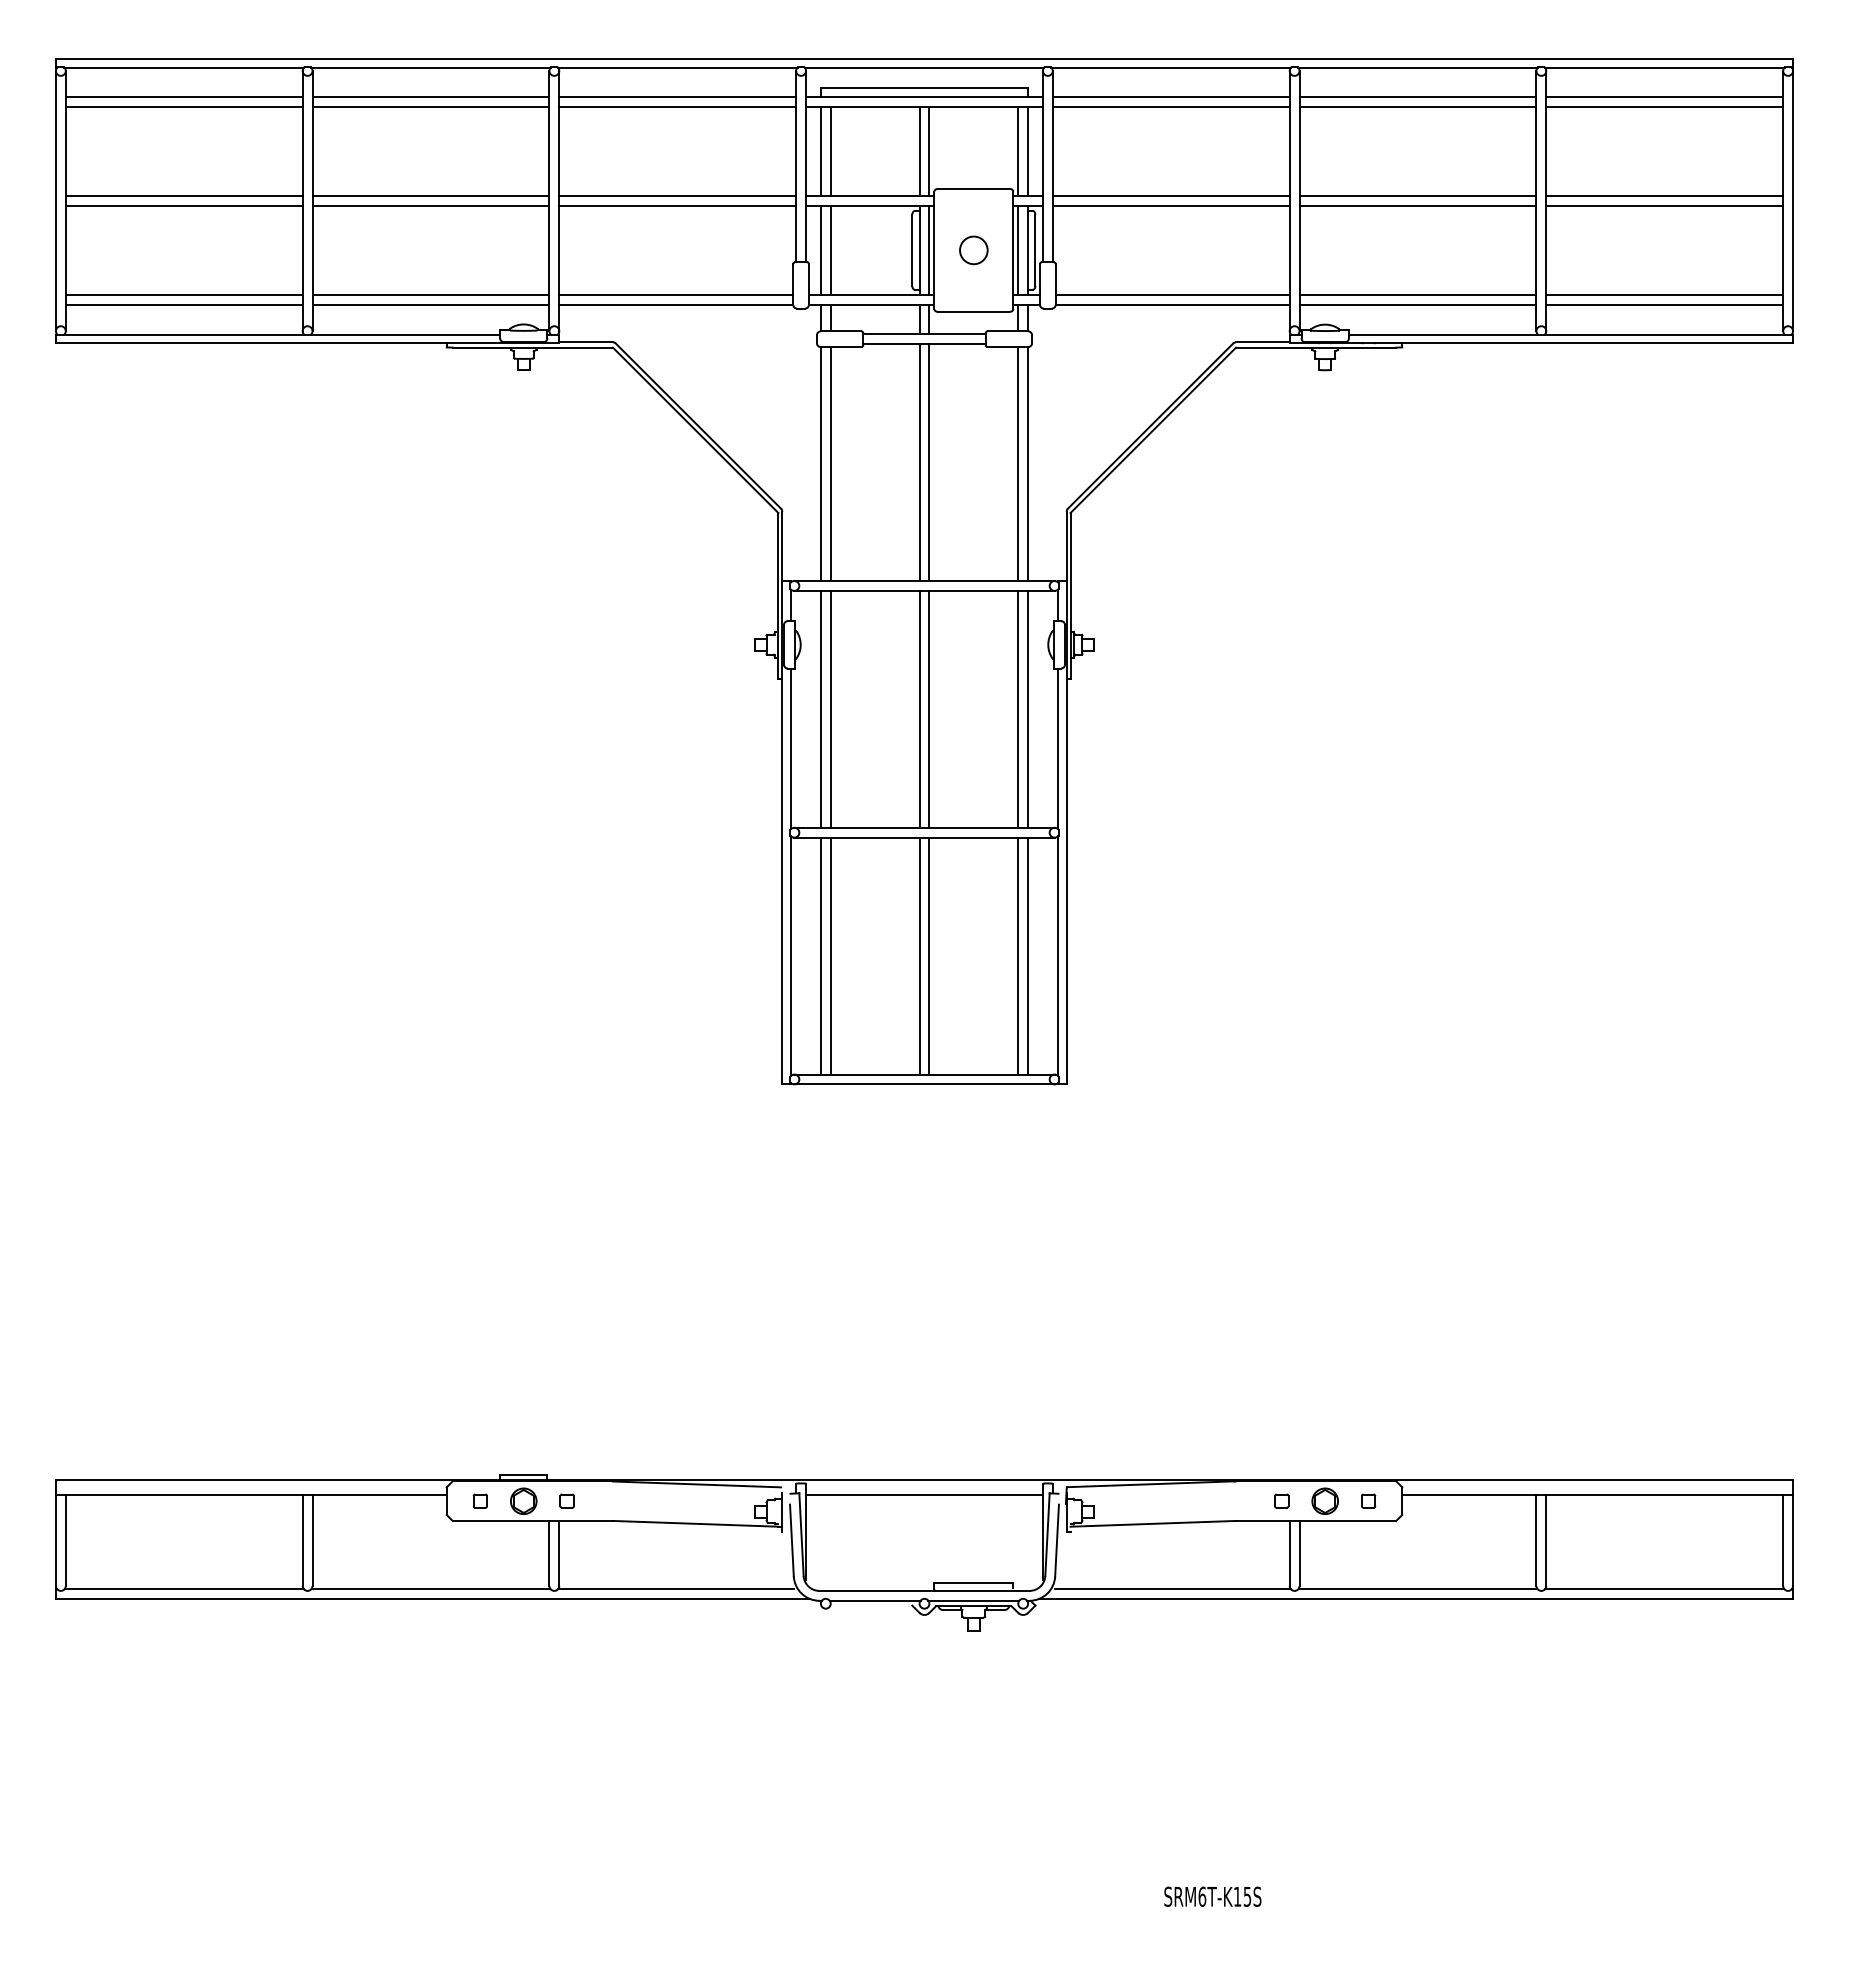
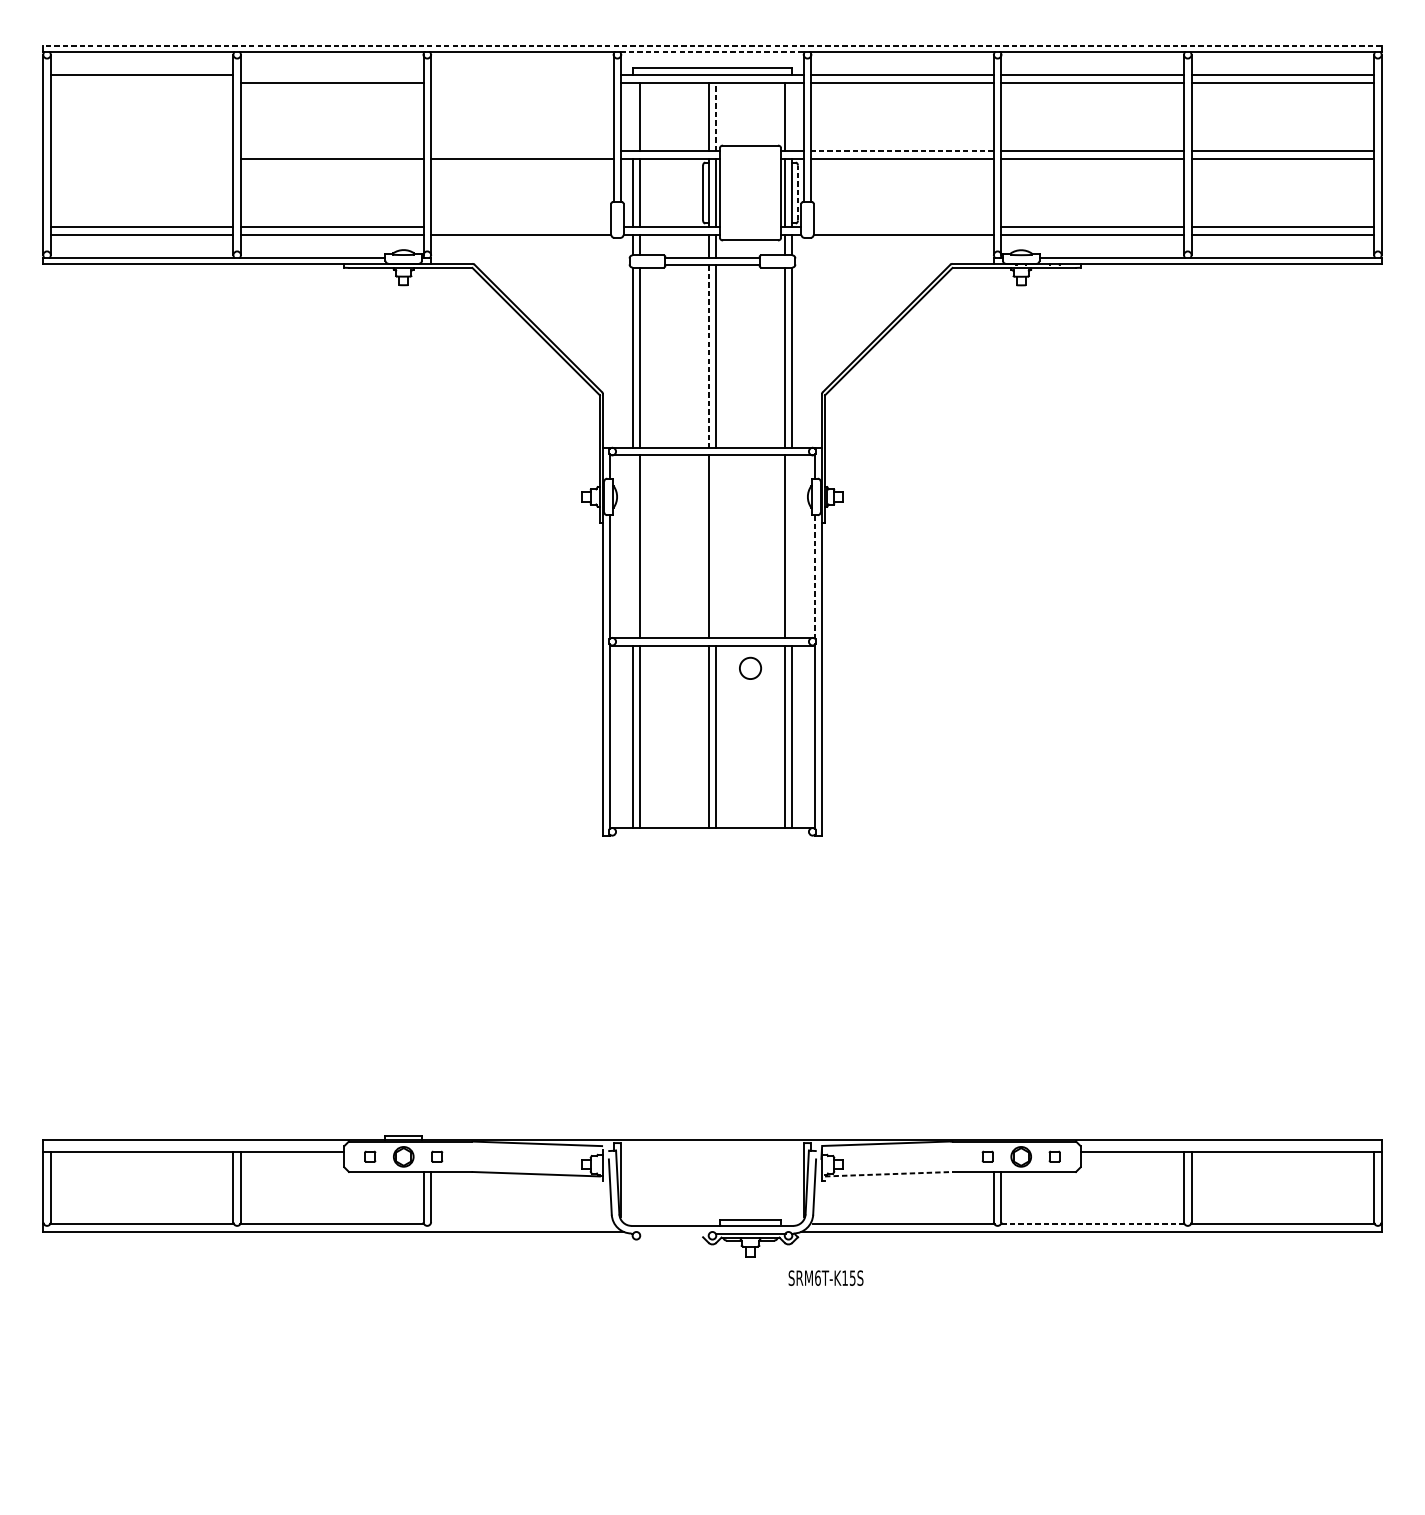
line: (924, 58) -> (712, 45), solid -> dashed
line: (924, 67) -> (712, 52), solid -> dashed
line: (430, 97) -> (331, 75), removed
line: (677, 97) -> (522, 75), removed
line: (183, 107) -> (141, 82), removed
line: (677, 107) -> (522, 82), removed
line: (820, 151) -> (632, 116), removed
line: (929, 151) -> (716, 116), solid -> dashed
line: (1028, 151) -> (792, 116), removed
line: (183, 196) -> (141, 151), removed
line: (430, 196) -> (331, 151), removed
line: (677, 196) -> (522, 151), removed
line: (1170, 196) -> (902, 151), solid -> dashed
line: (183, 205) -> (141, 158), removed
circle: (973, 250) -> (750, 668), moved
line: (1035, 250) -> (798, 193), solid -> dashed
line: (676, 294) -> (521, 227), removed
line: (1172, 294) -> (903, 227), removed
line: (919, 463) -> (708, 357), solid -> dashed
line: (820, 708) -> (632, 545), removed
line: (929, 708) -> (716, 545), removed
line: (1028, 708) -> (792, 545), removed
line: (1058, 749) -> (815, 577), solid -> dashed
line: (924, 1084) -> (712, 835), removed
line: (924, 1495) -> (712, 1152), removed
line: (1153, 1523) -> (888, 1173), solid -> dashed
line: (675, 1588) -> (520, 1224), removed
line: (1417, 1588) -> (1092, 1224), solid -> dashed
line: (874, 1600) -> (673, 1233), removed
text: (1212, 1896) -> (825, 1277), moved

